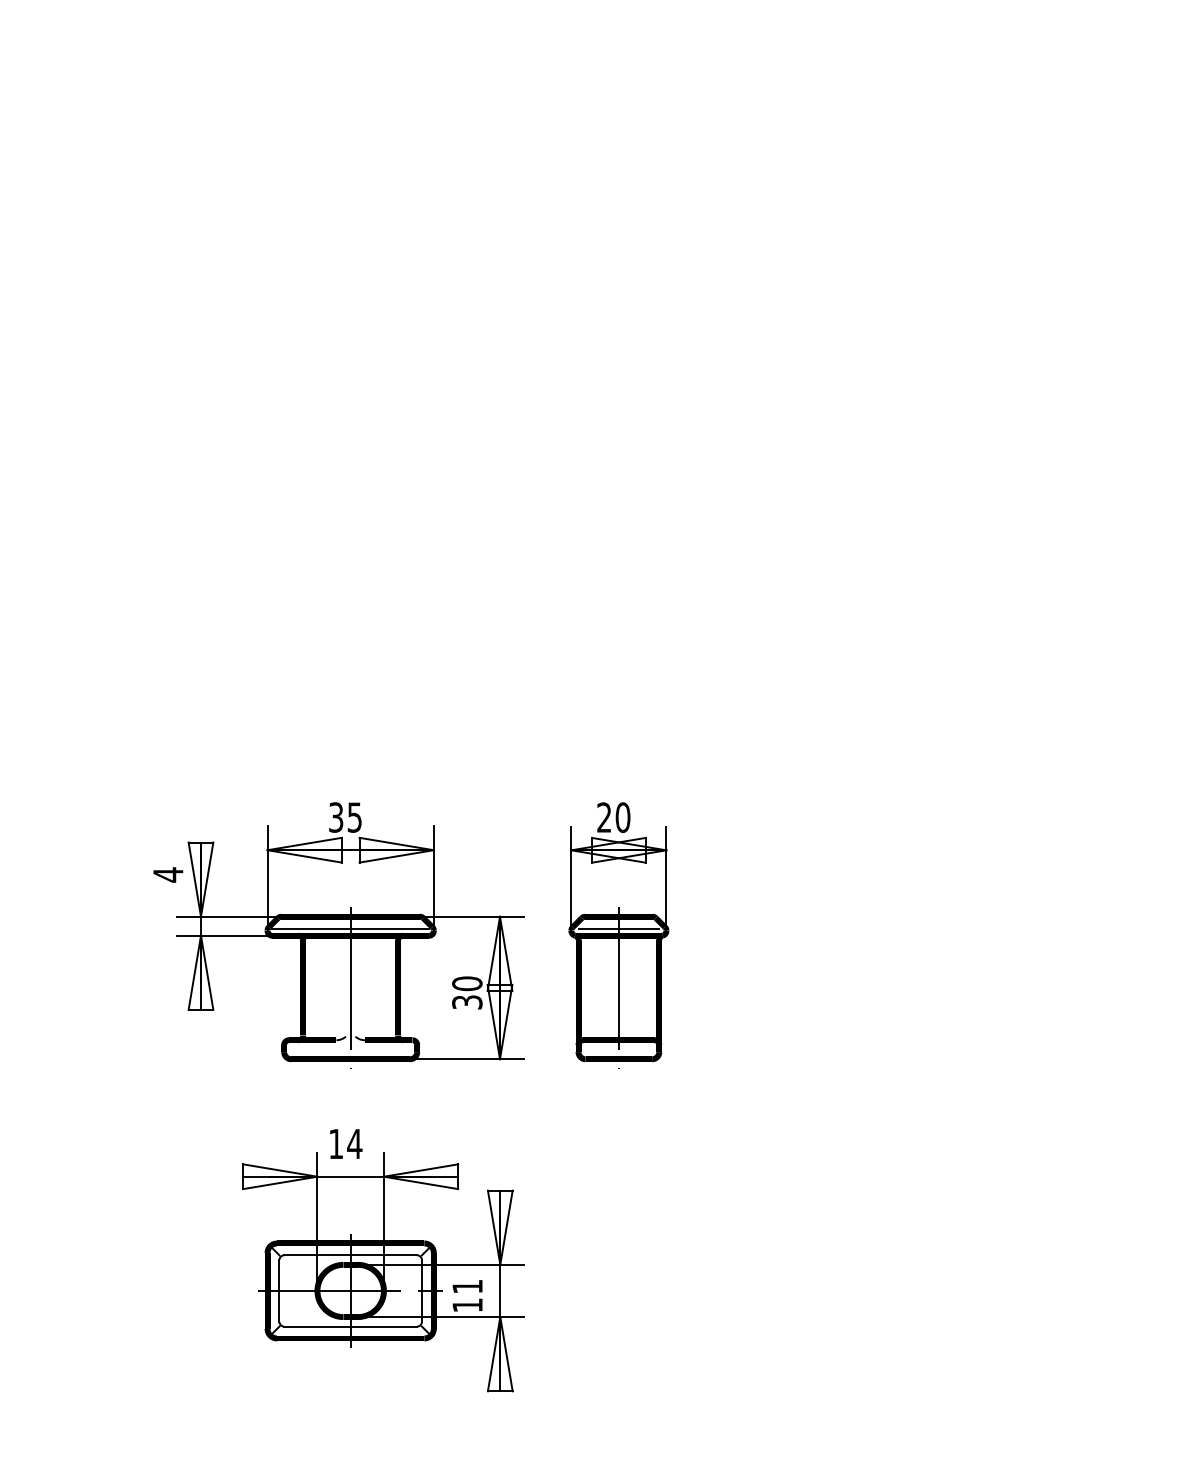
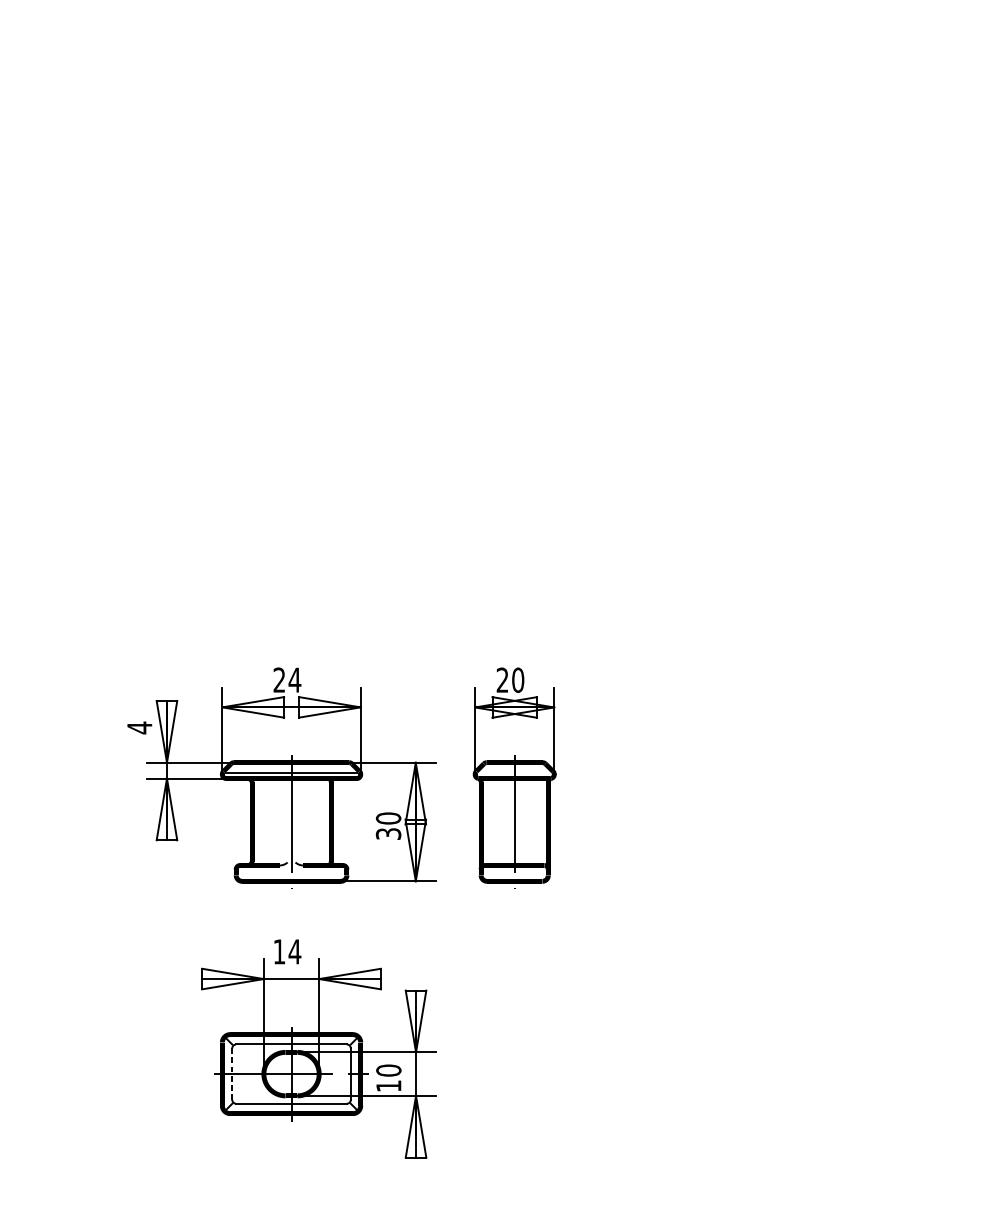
text: (345, 817) -> (287, 680), 35 -> 24
line: (618, 928) -> (514, 772), removed
text: (467, 1286) -> (388, 1070), 11 -> 10
line: (279, 1290) -> (232, 1073), solid -> dashed

